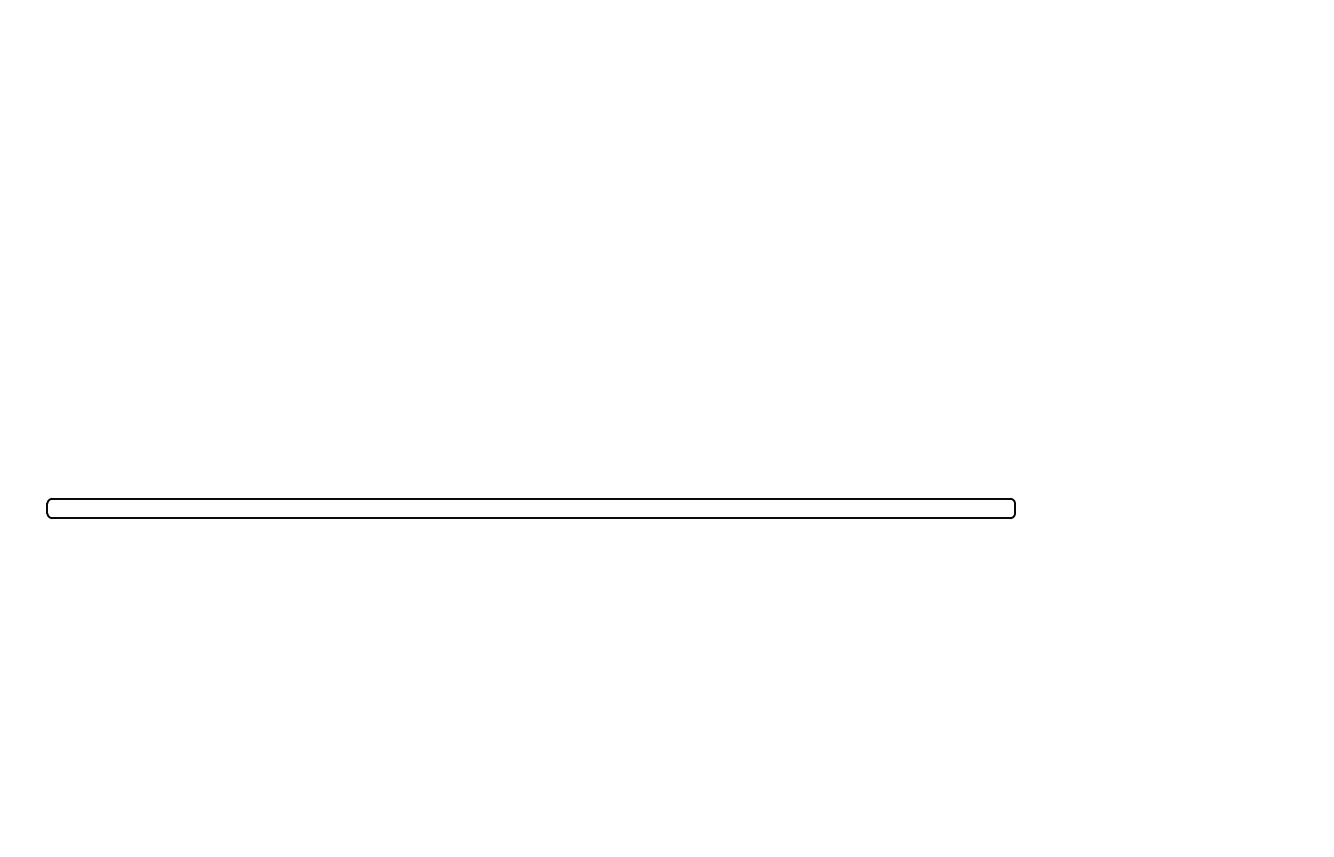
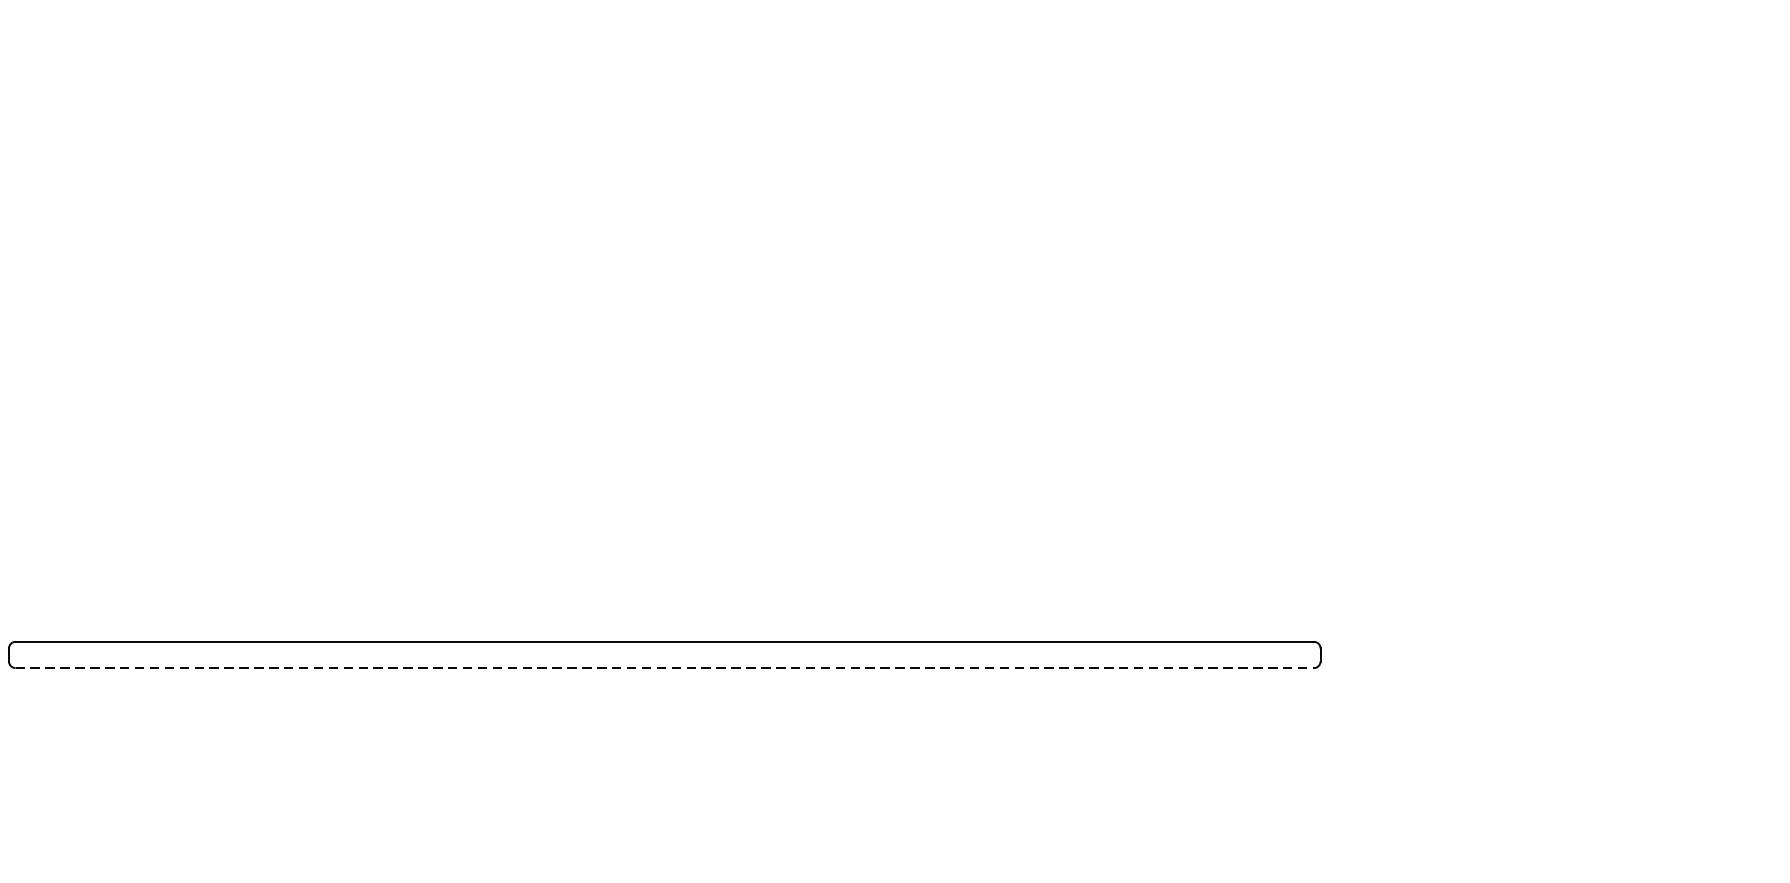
line: (531, 518) -> (665, 668), solid -> dashed

